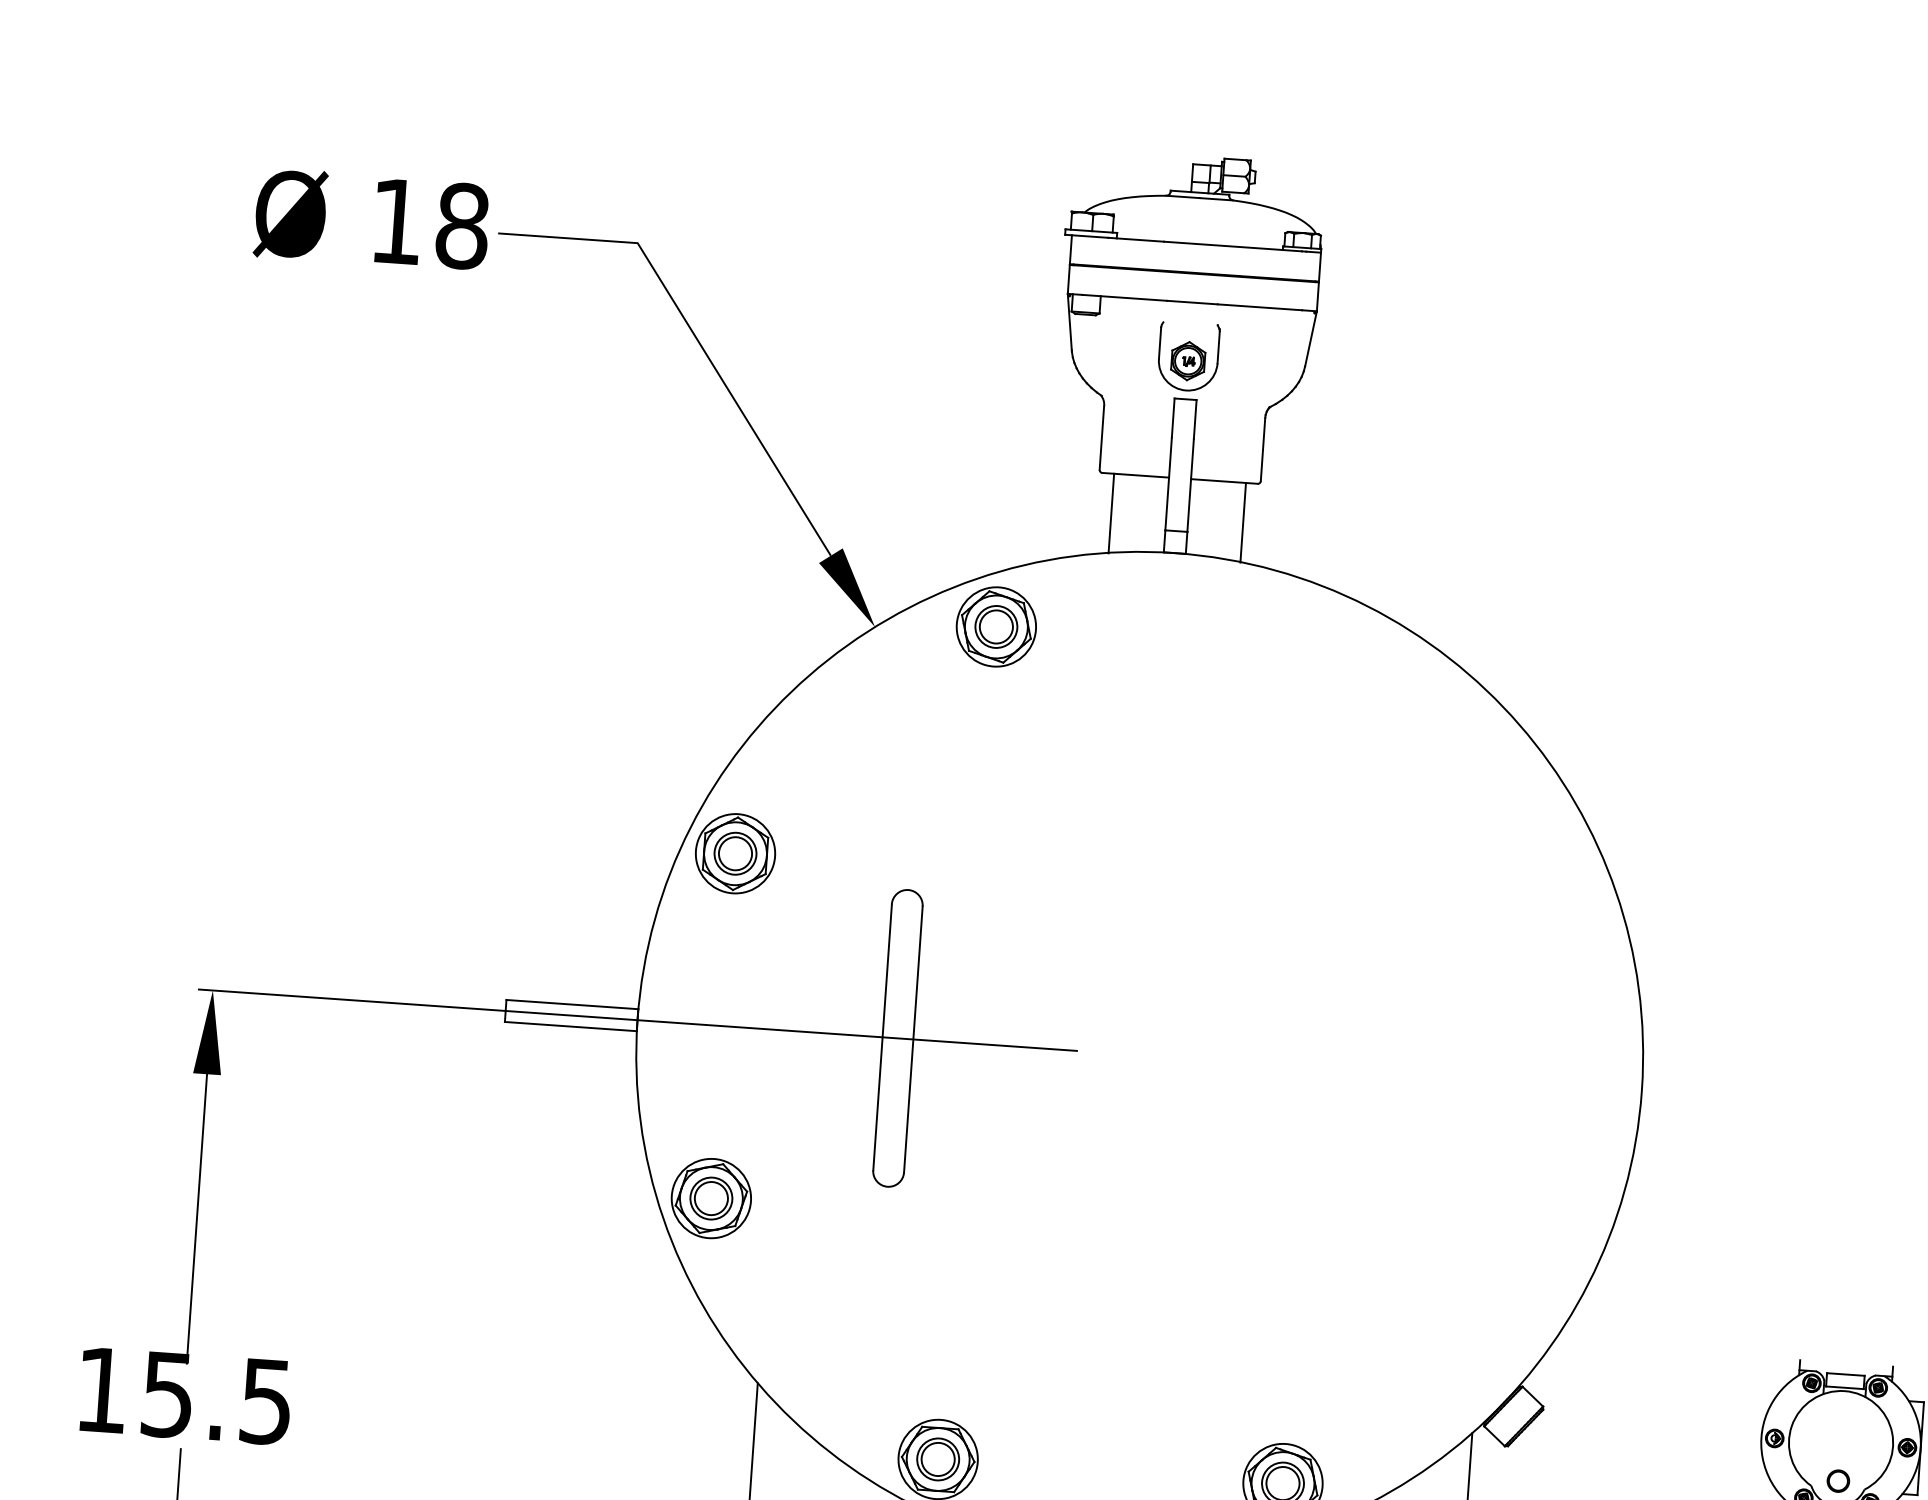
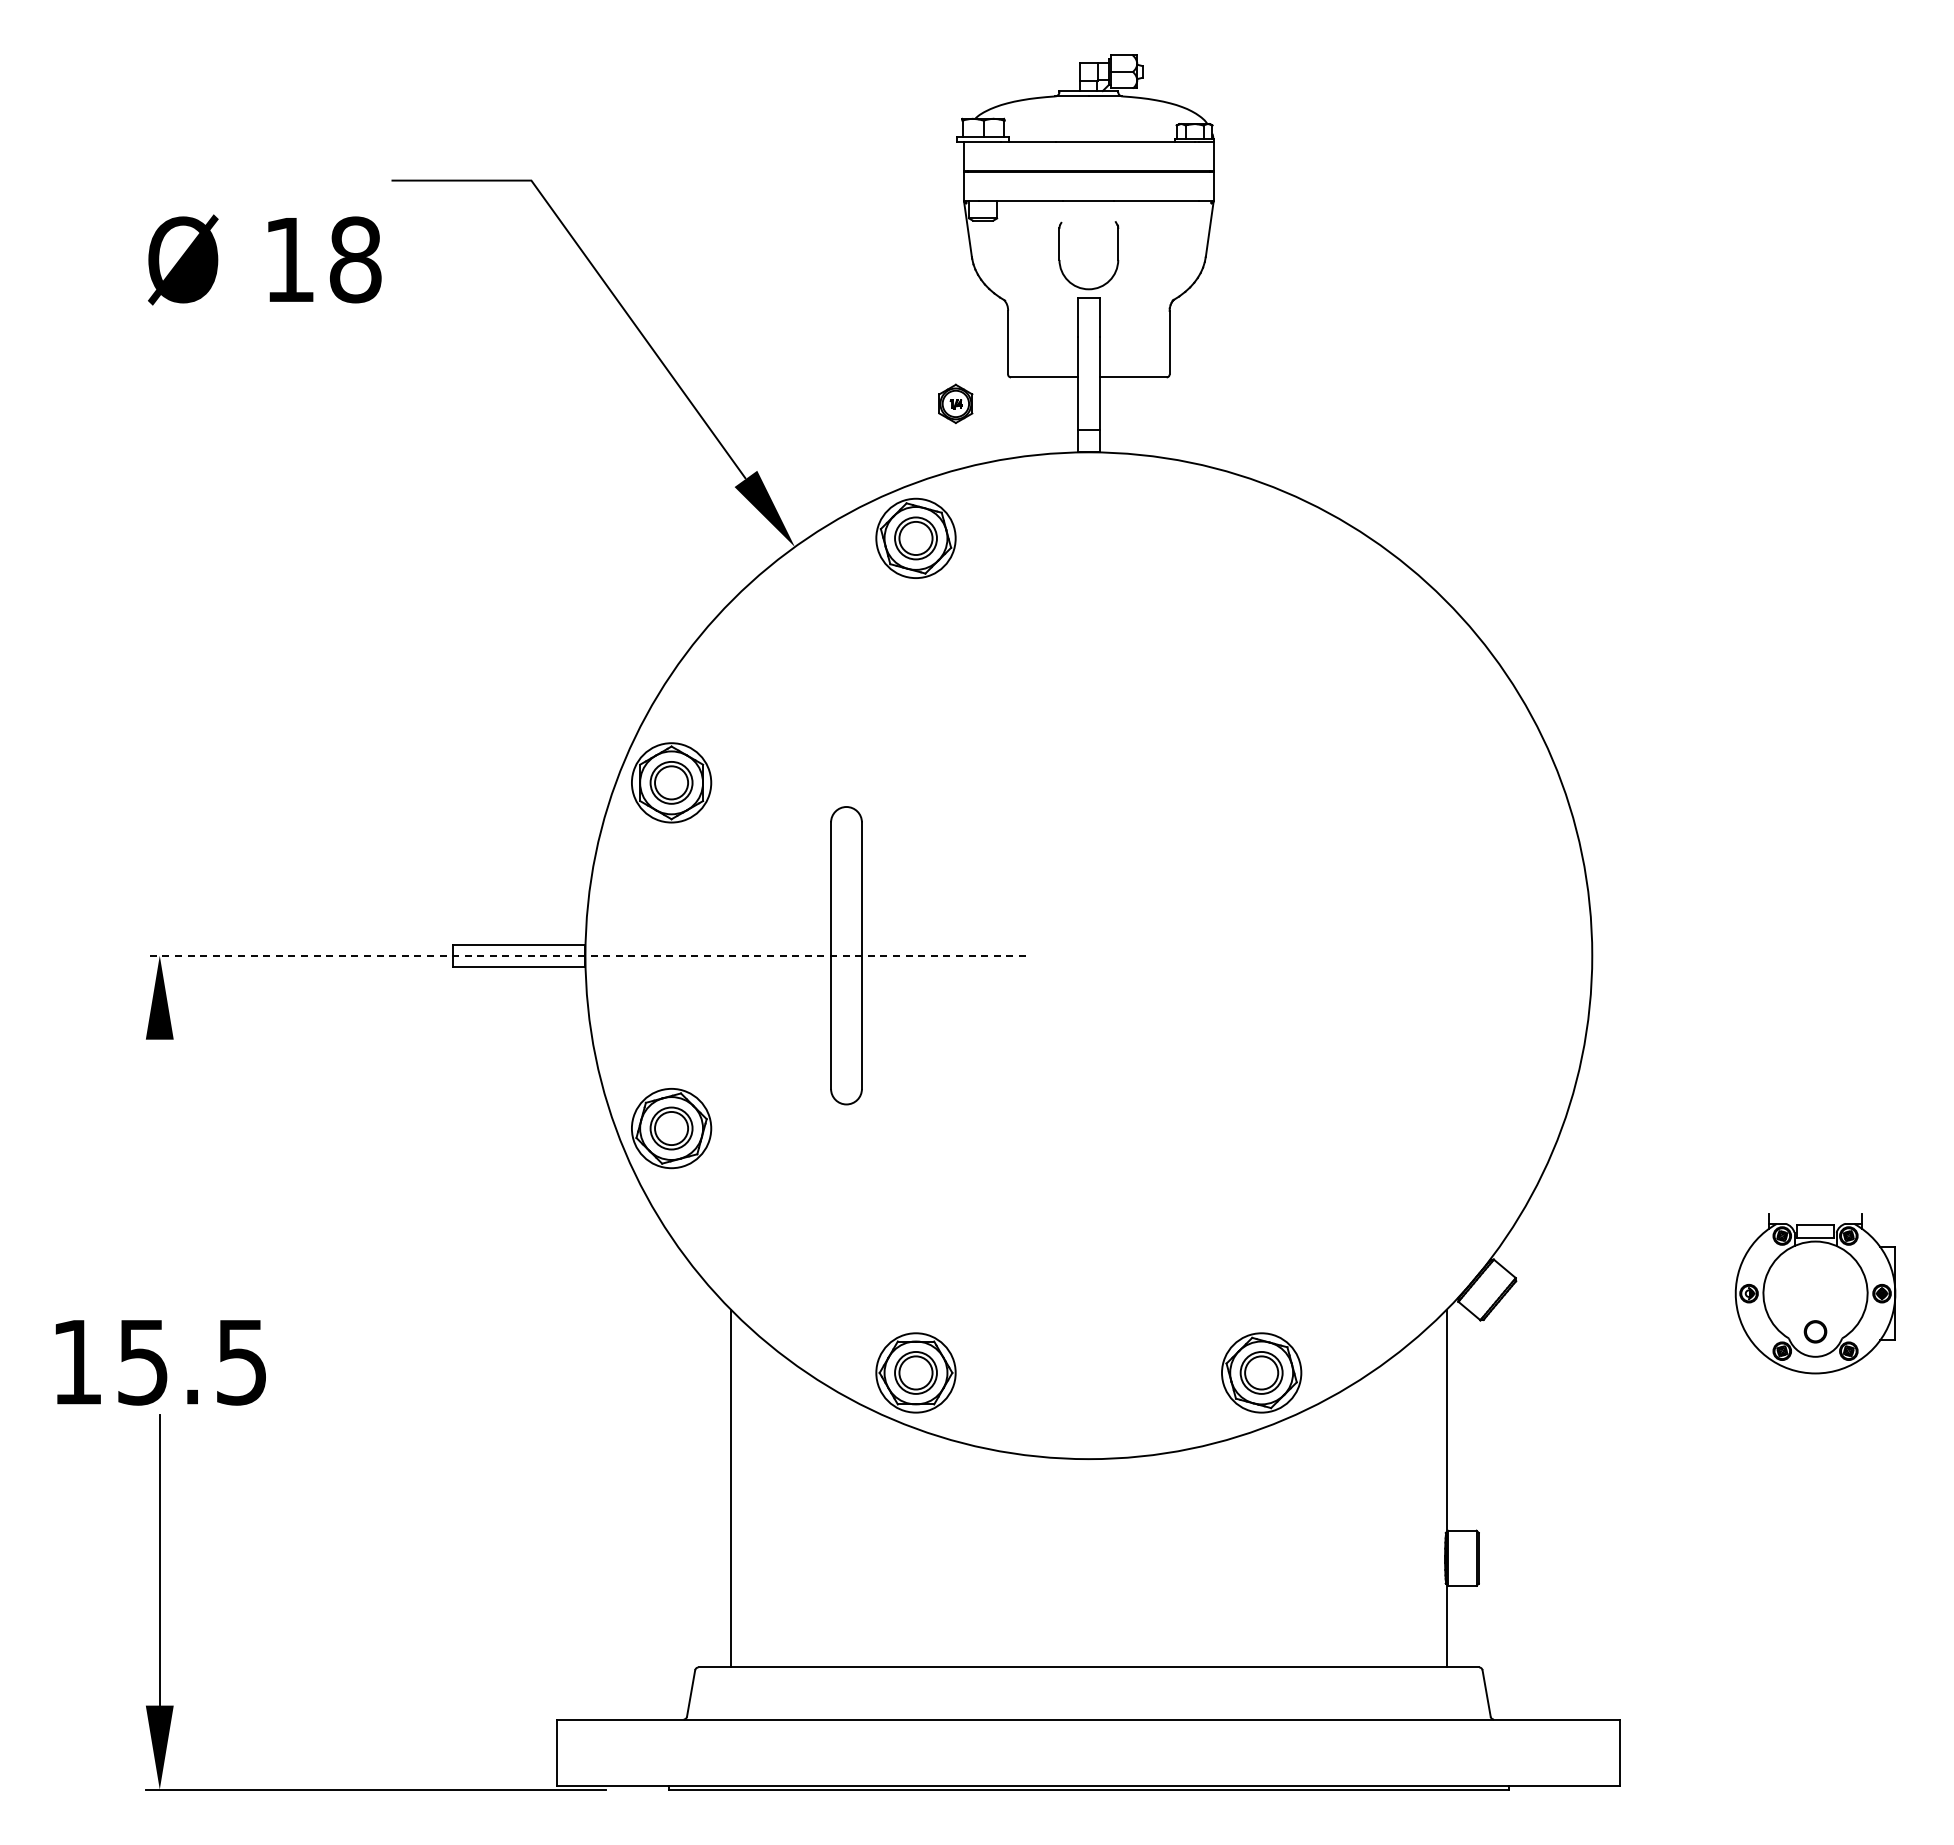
text: (371, 219) -> (264, 259), moved
part: (1187, 360) -> (955, 403), moved
line: (1111, 513) -> (1022, 417), removed
line: (1242, 522) -> (1154, 417), removed
line: (637, 1019) -> (585, 955), solid -> dashed
line: (196, 1218) -> (159, 1184), removed

